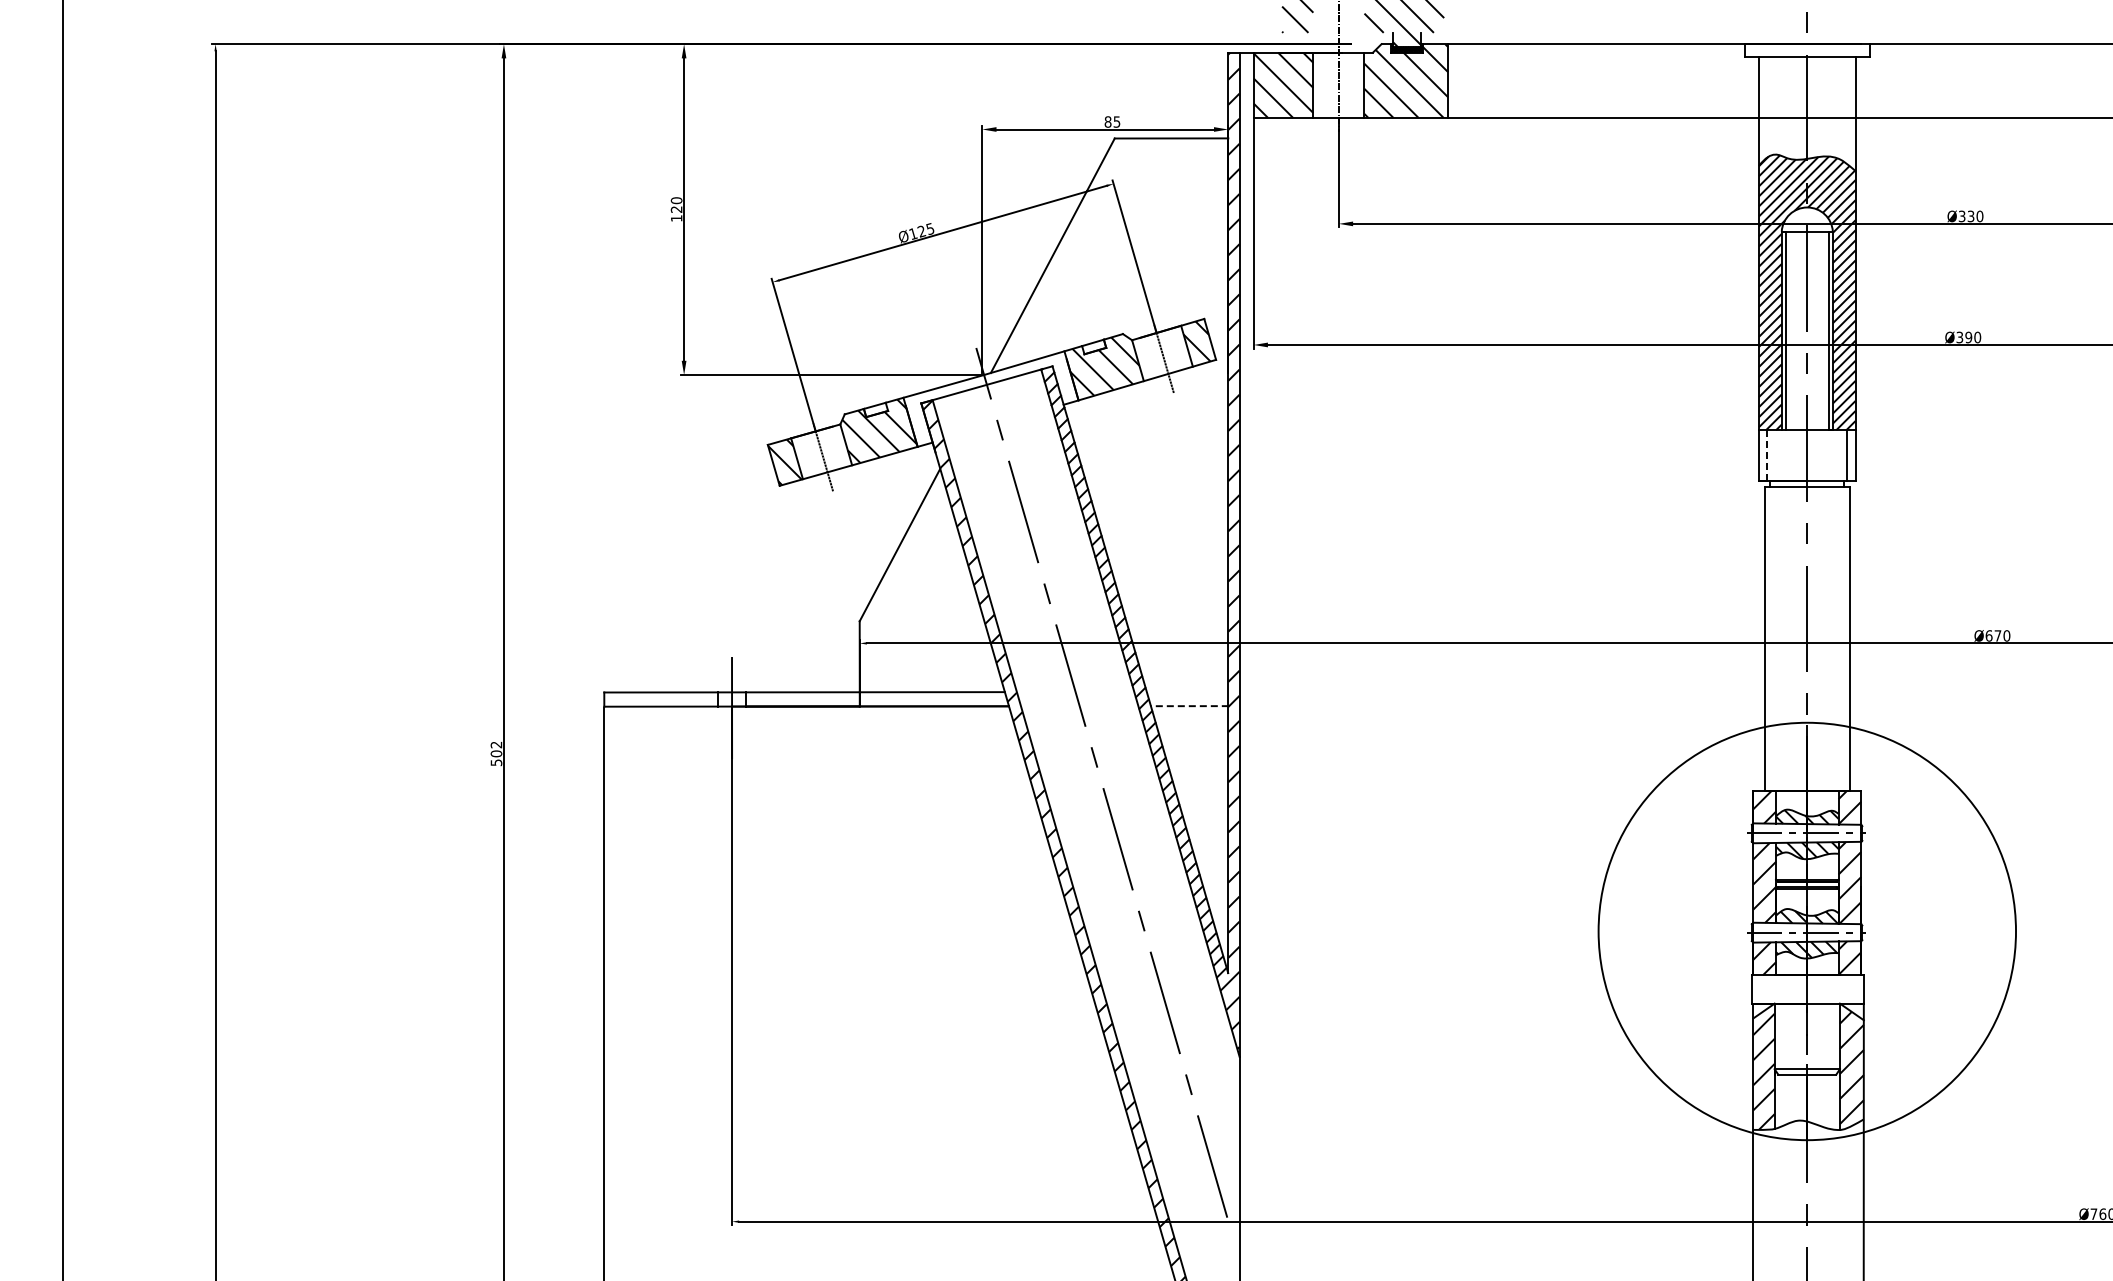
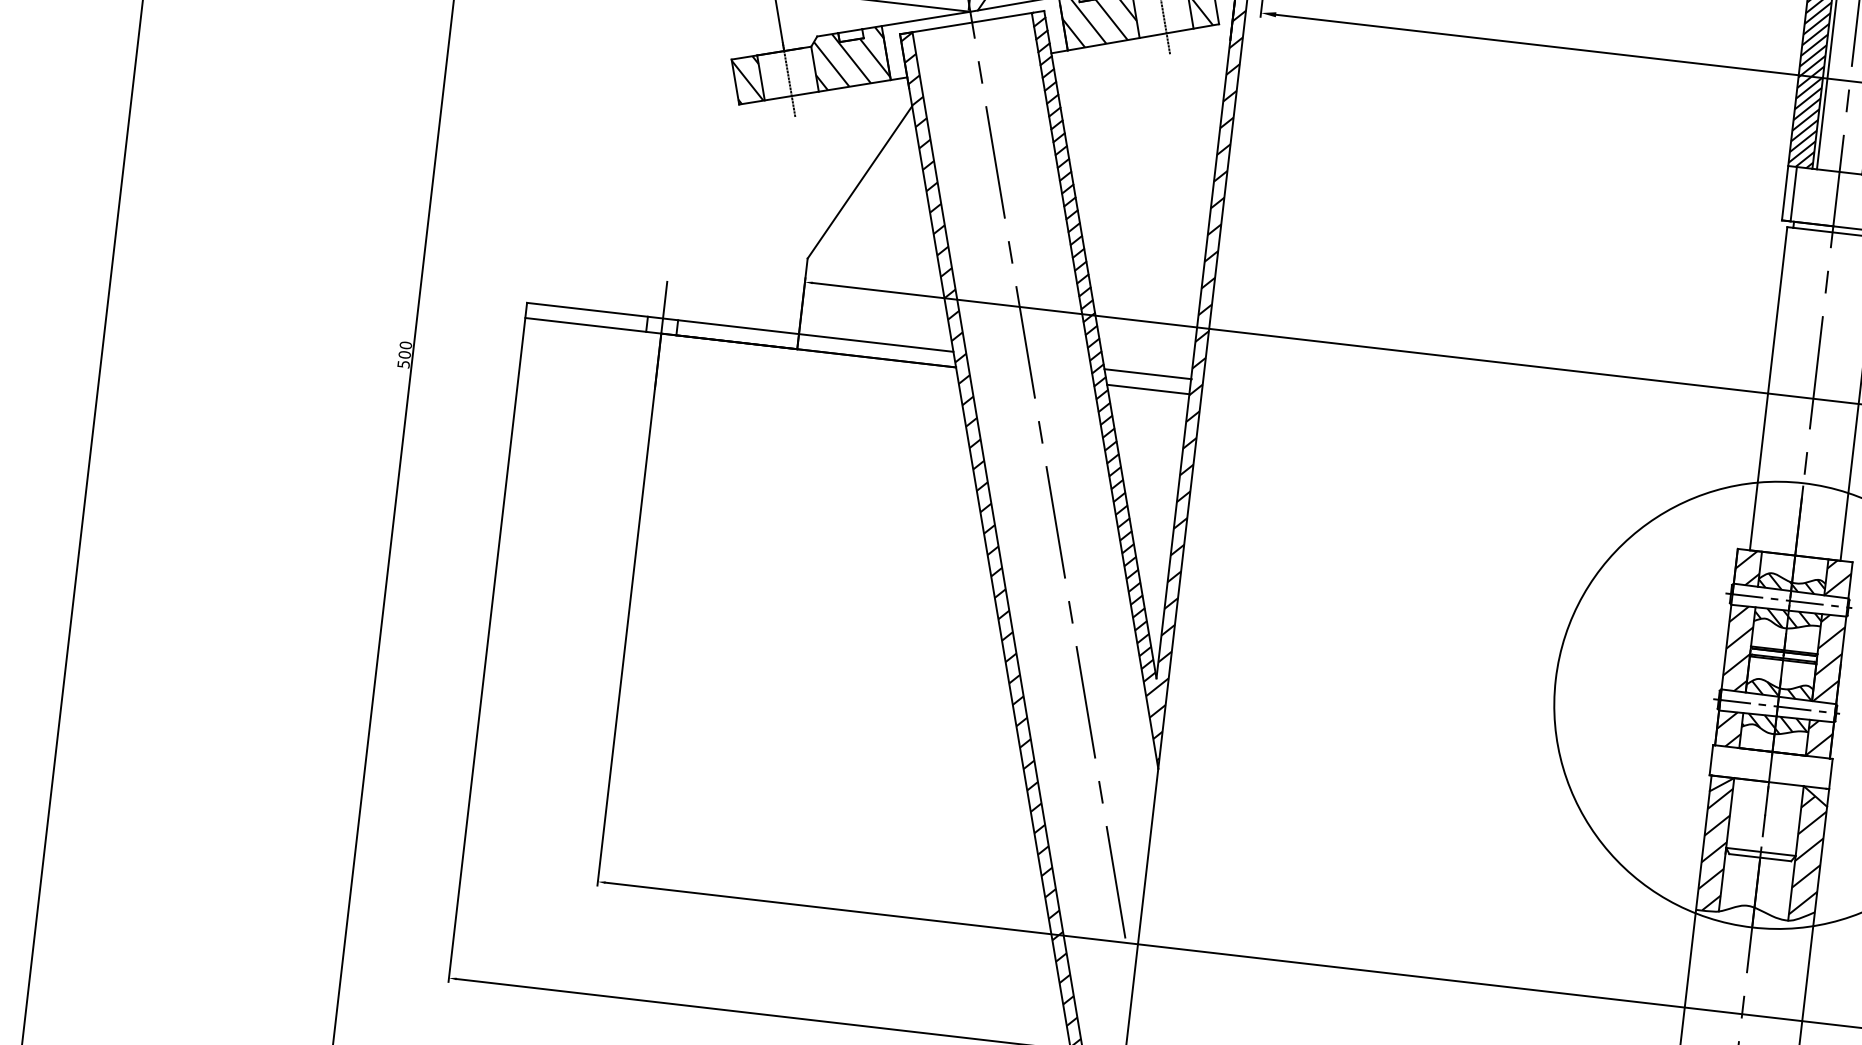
line: (1767, 455) -> (1794, 193), dashed -> solid
line: (1187, 691) -> (1147, 373), added
line: (1189, 706) -> (1148, 389), dashed -> solid
text: (496, 744) -> (405, 344), 502 -> 500

